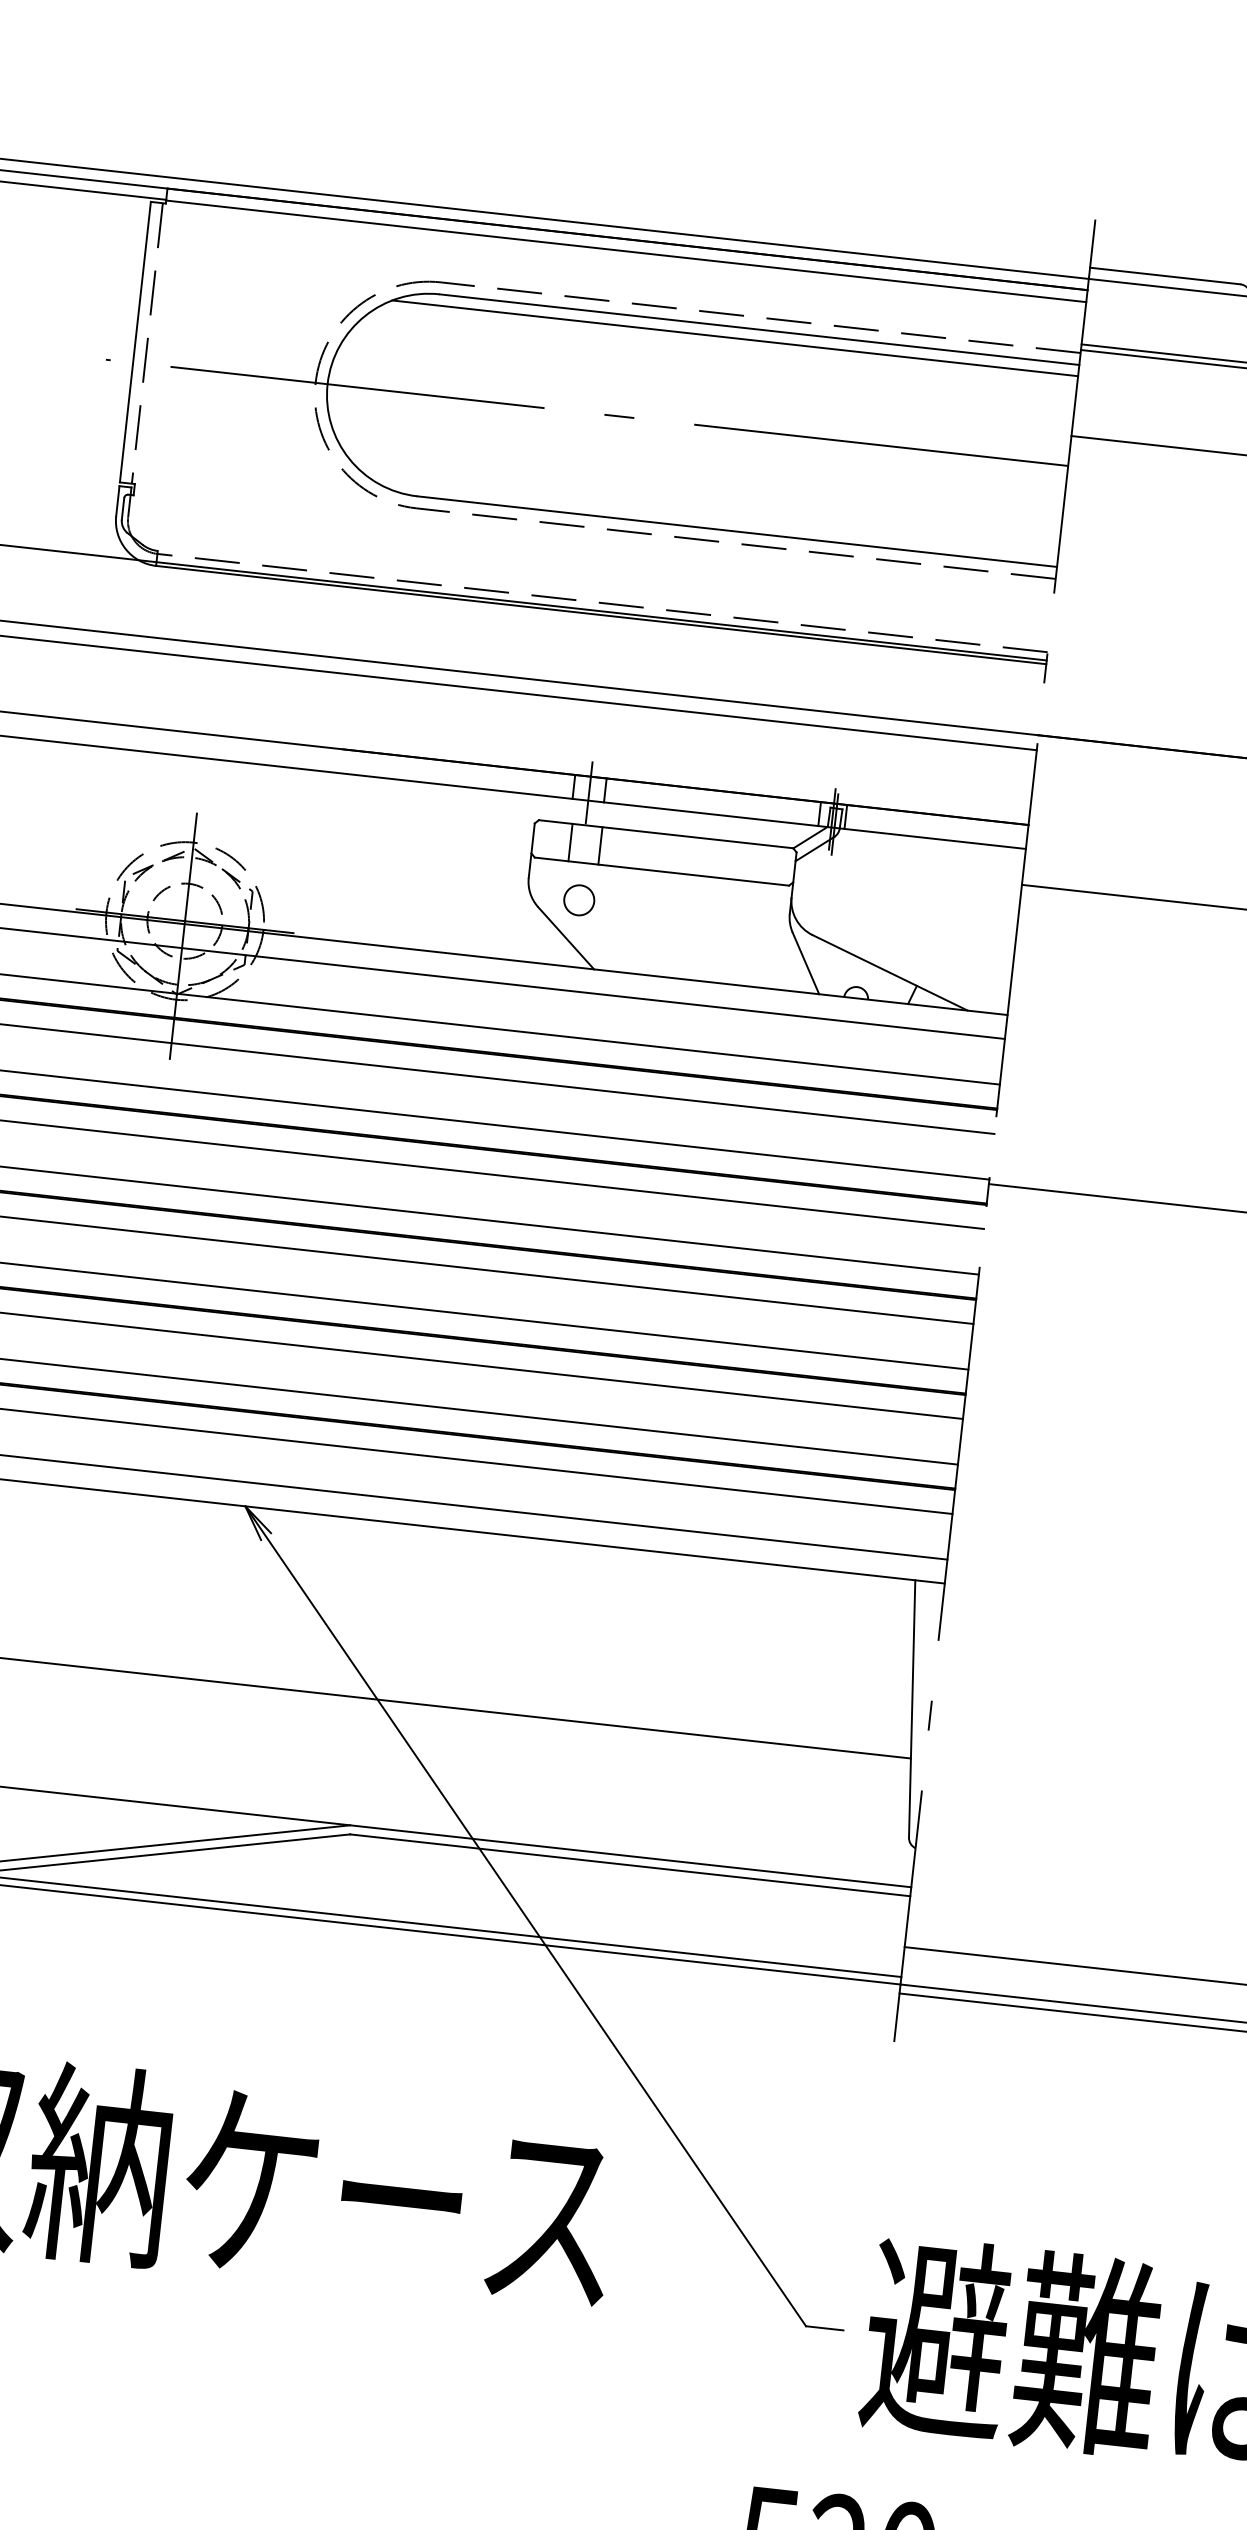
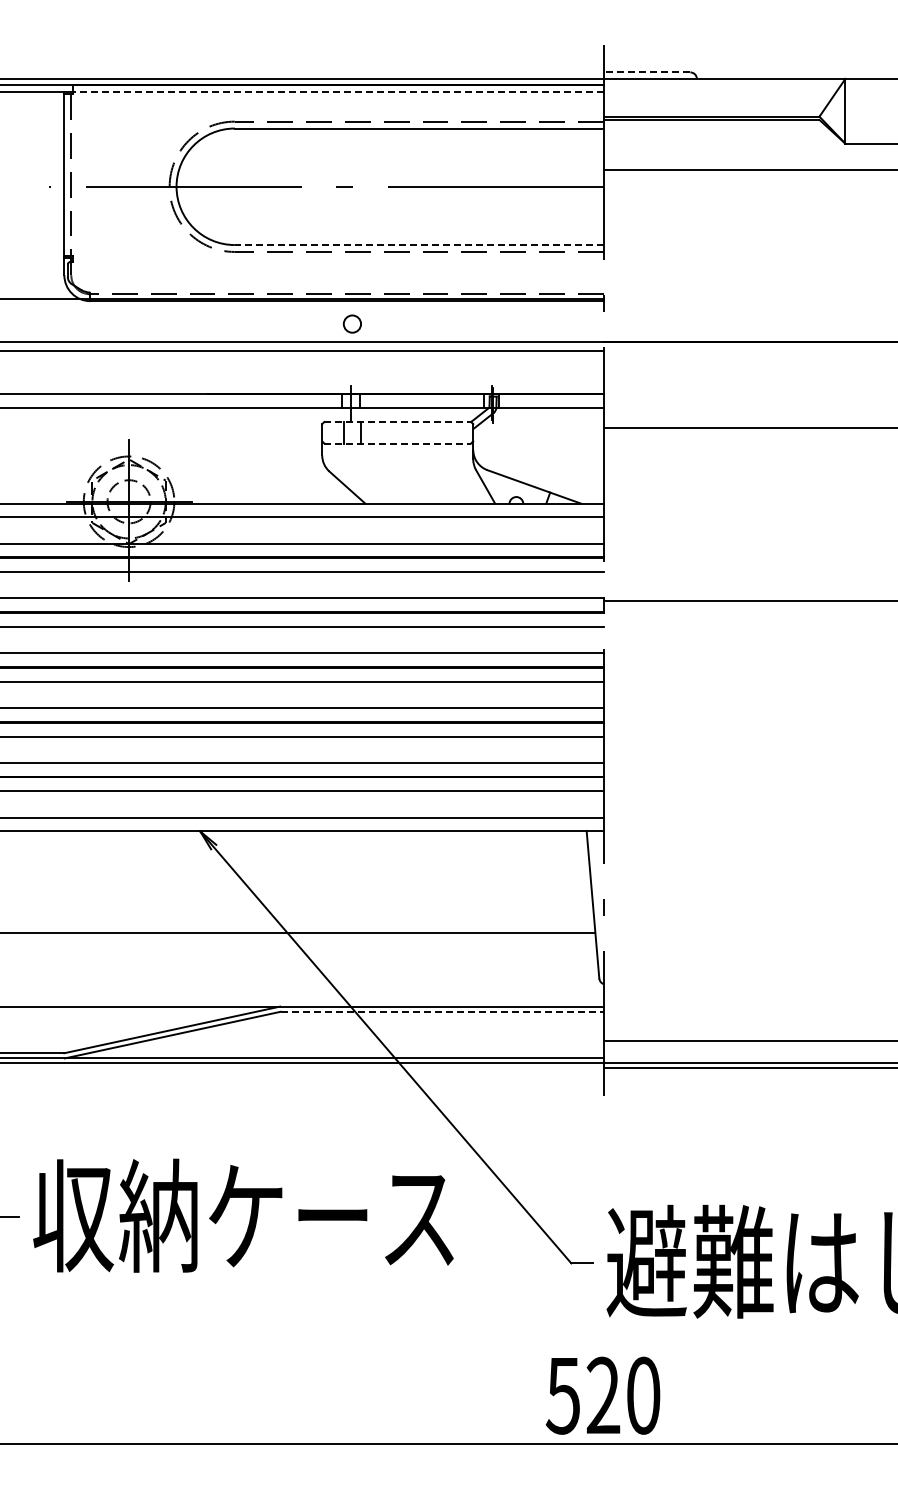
line: (624, 251) -> (337, 92), solid -> dashed
line: (1164, 275) -> (646, 72), solid -> dashed
line: (734, 339) -> (405, 135), removed
line: (735, 532) -> (418, 245), solid -> dashed
line: (667, 833) -> (398, 421), solid -> dashed
line: (663, 871) -> (398, 443), solid -> dashed
circle: (577, 899) -> (351, 323), moved
line: (630, 1864) -> (442, 1011), solid -> dashed

